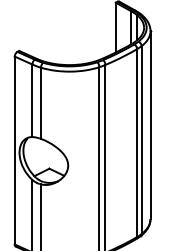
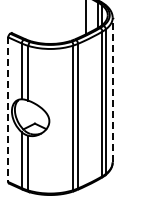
line: (150, 124) -> (112, 89), solid -> dashed
line: (15, 151) -> (8, 110), solid -> dashed

